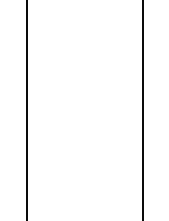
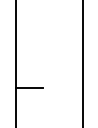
line: (49, 151) -> (28, 87), added

